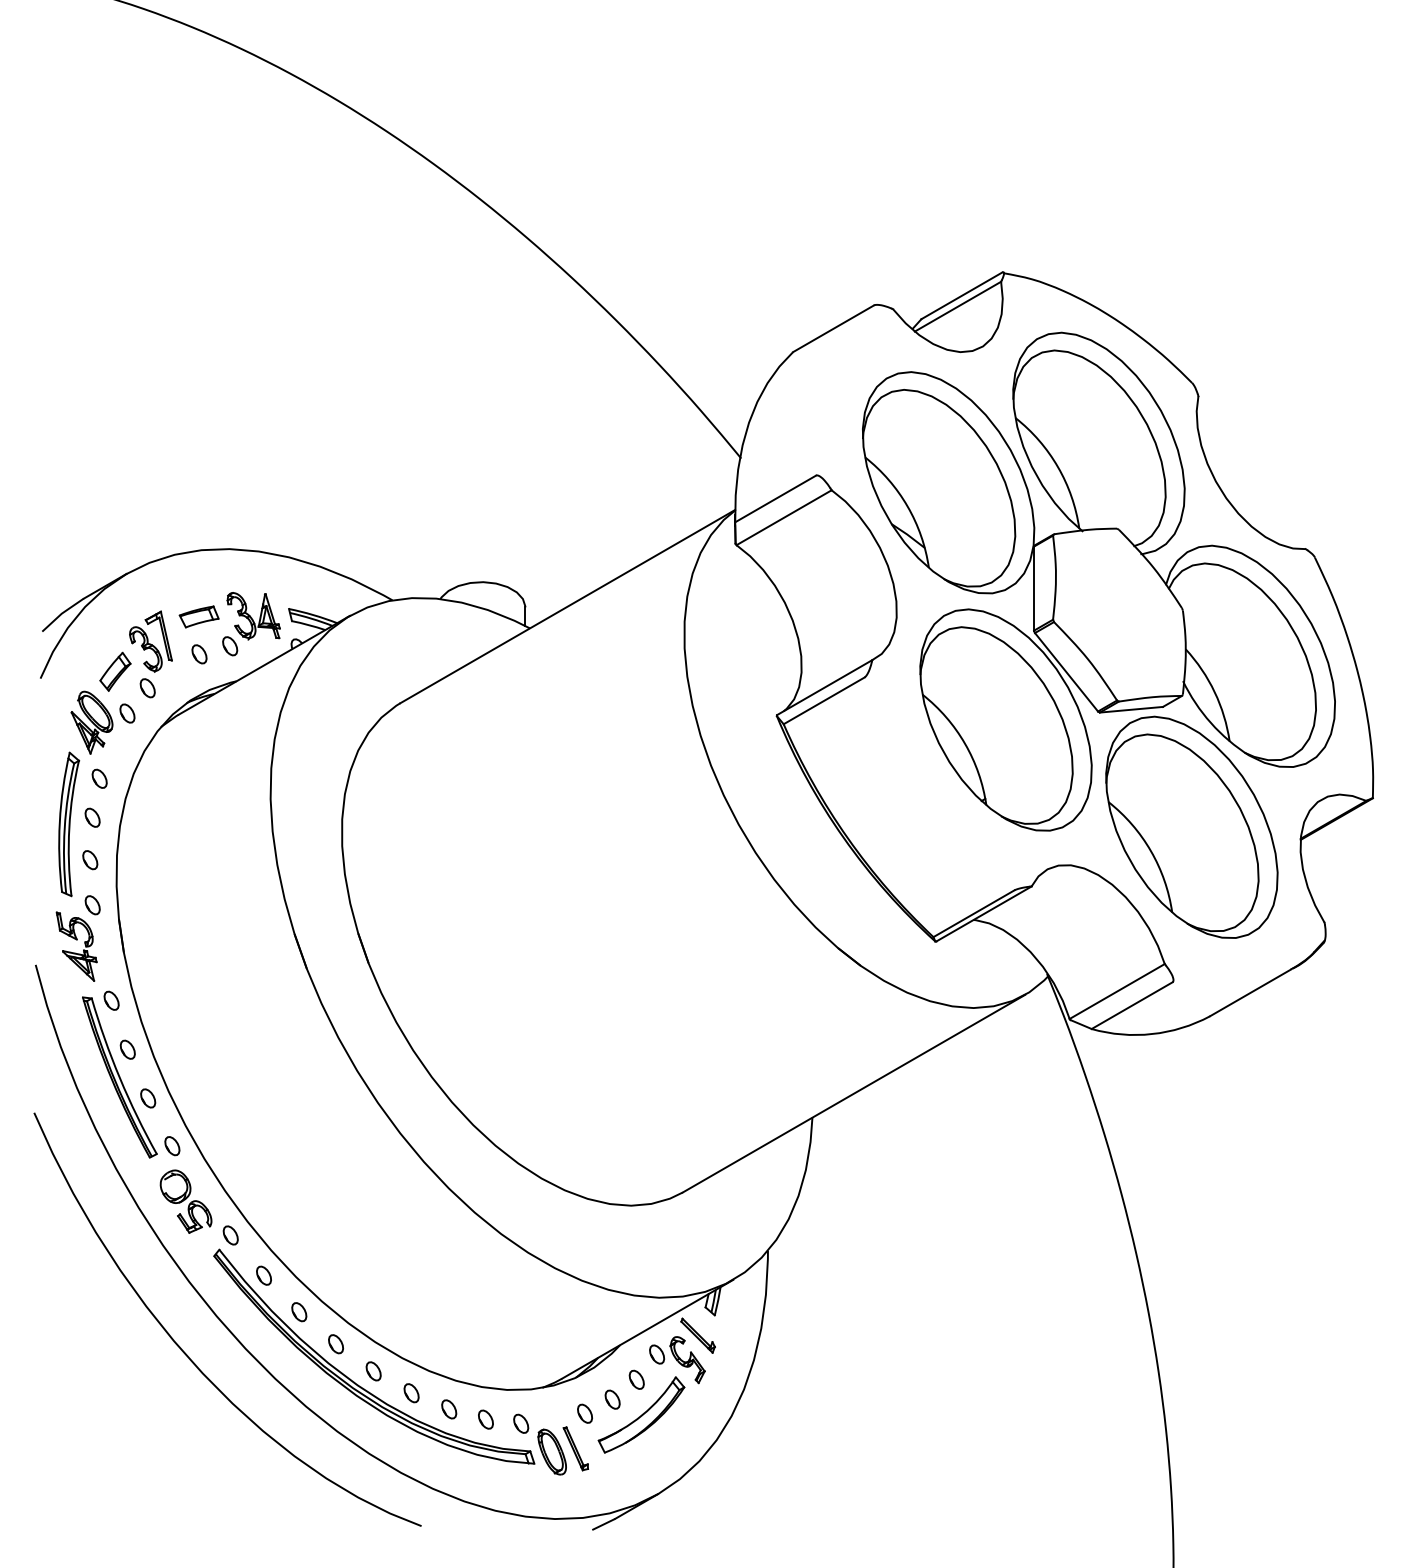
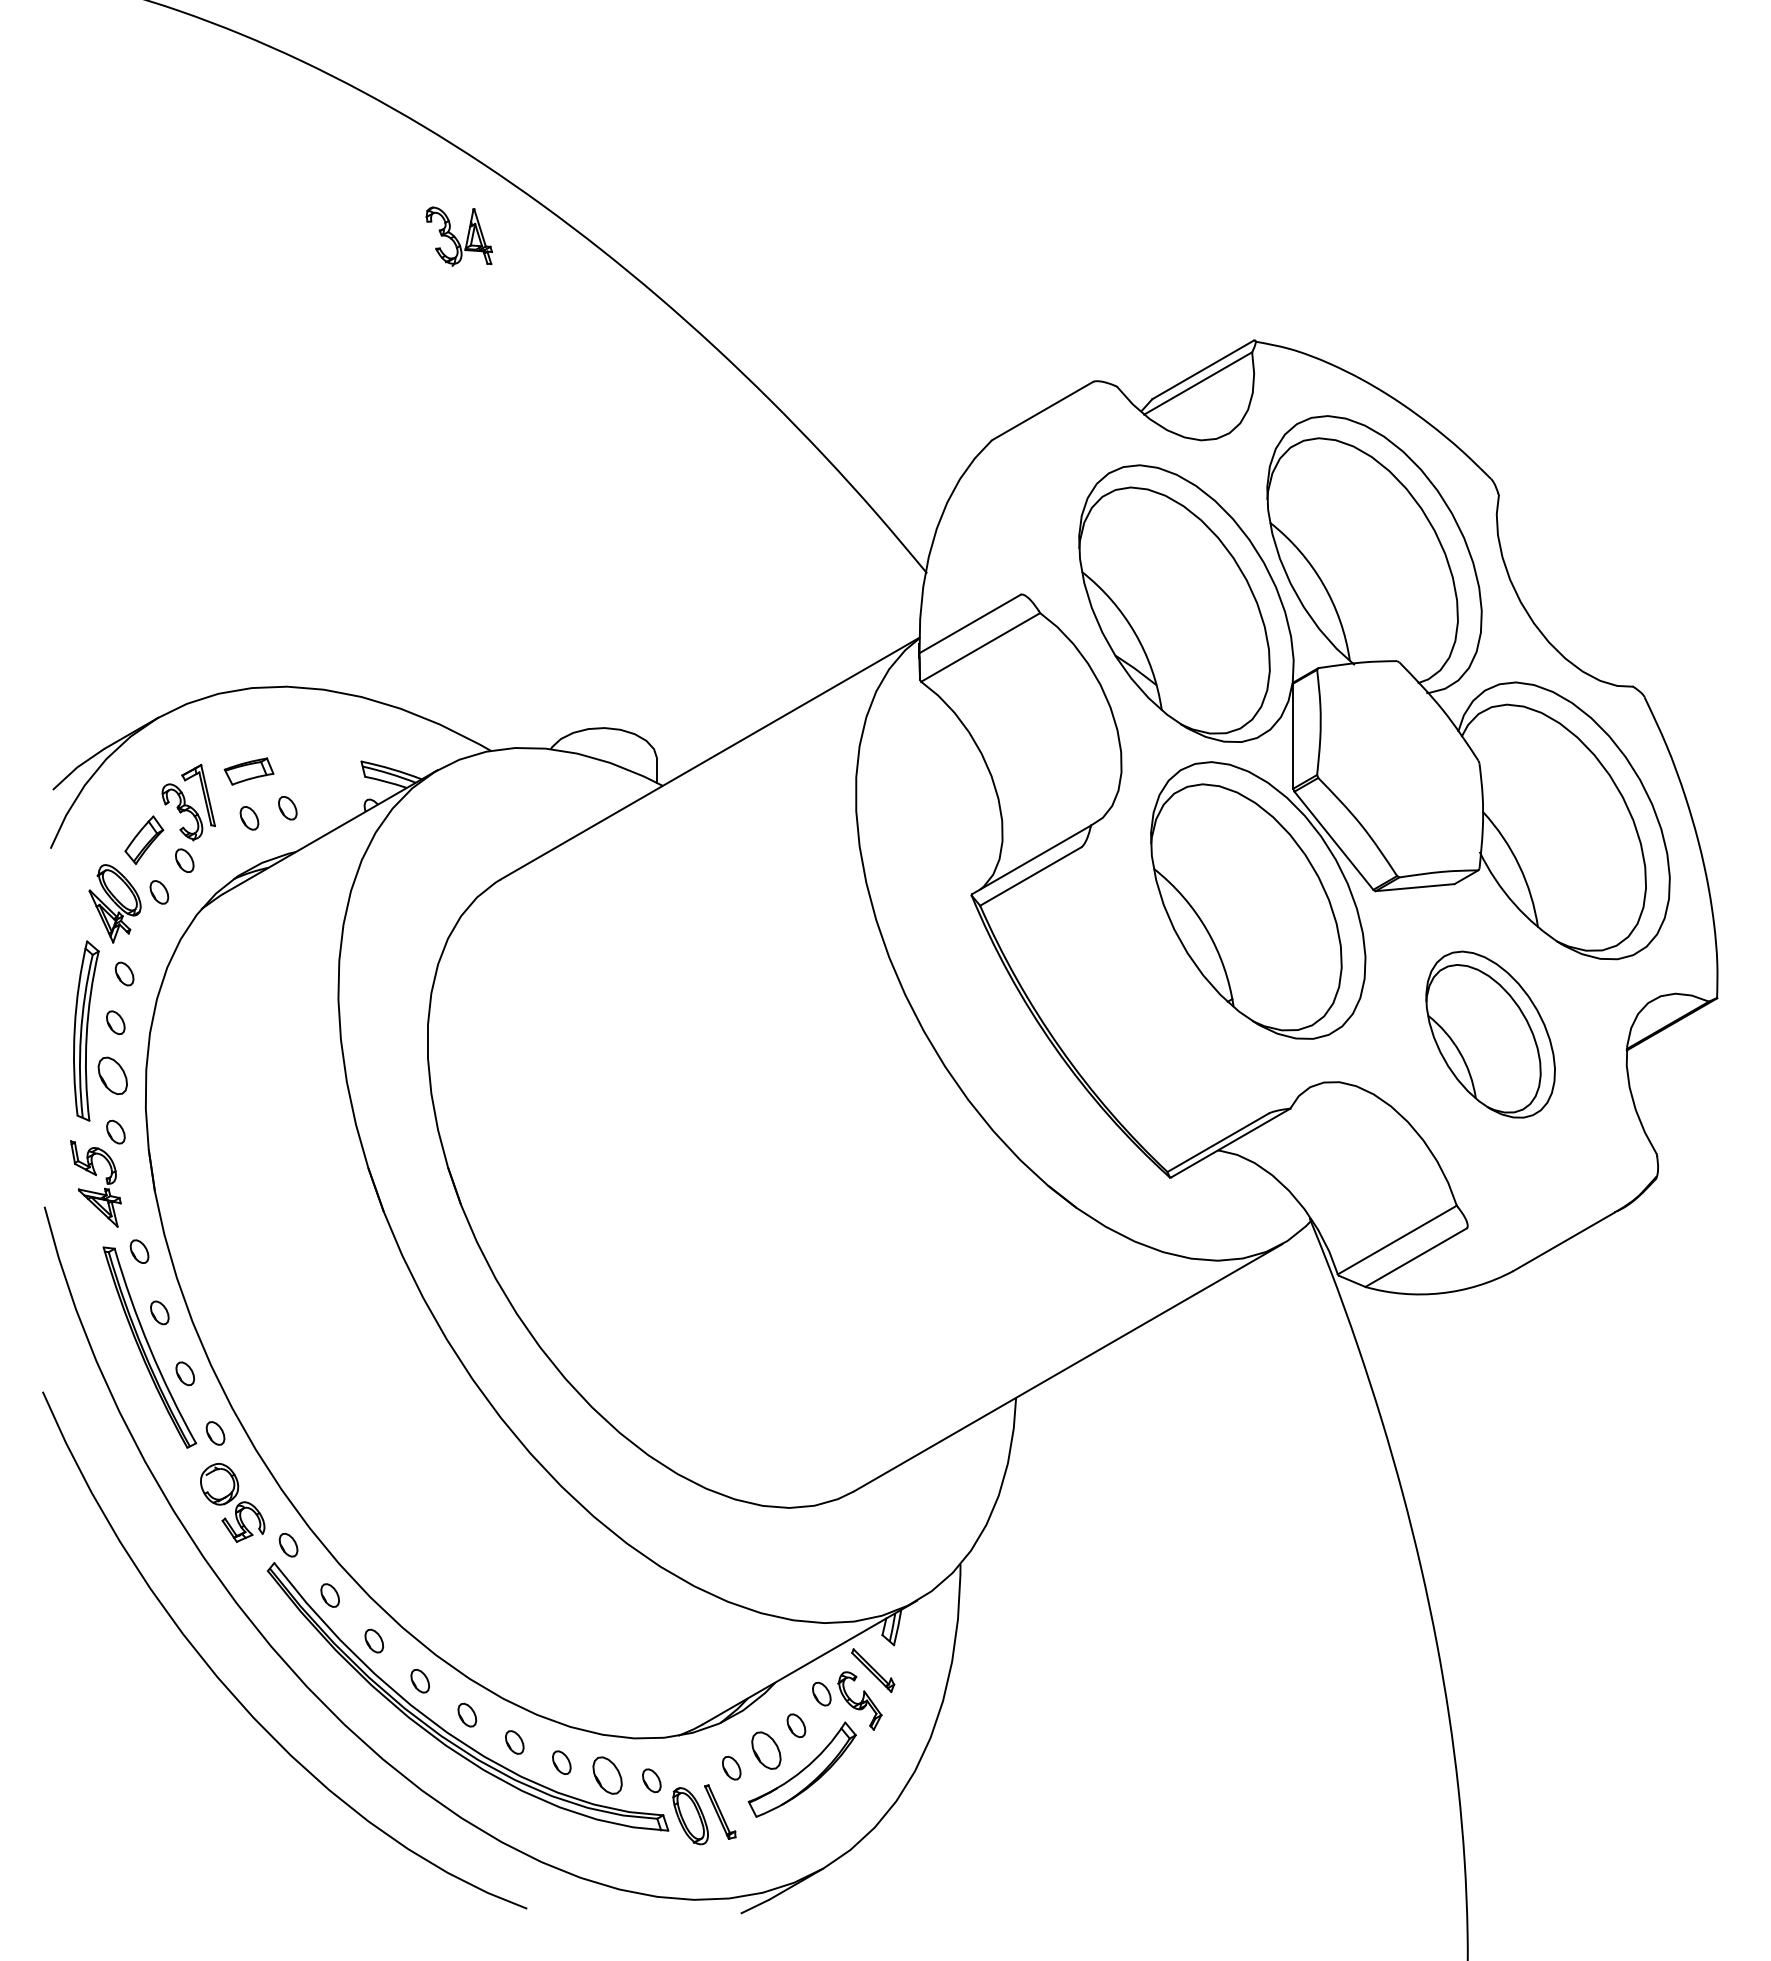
part: (253, 616) -> (458, 236), moved
part: (1191, 827) -> (1490, 1034), size x0.6
part: (89, 859) -> (112, 1075), size x1.6
part: (612, 1399) -> (765, 1750), size x1.6
part: (485, 1419) -> (607, 1775), size x1.6

